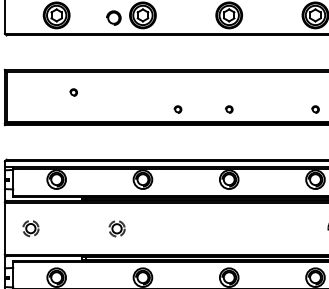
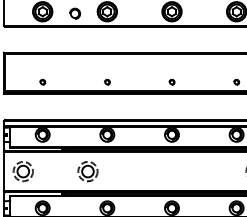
part: (113, 17) -> (74, 13), moved
part: (73, 92) -> (42, 82), moved
part: (177, 109) -> (107, 82), moved
part: (30, 228) -> (23, 171), size x1.67
part: (116, 228) -> (87, 171), size x1.67

